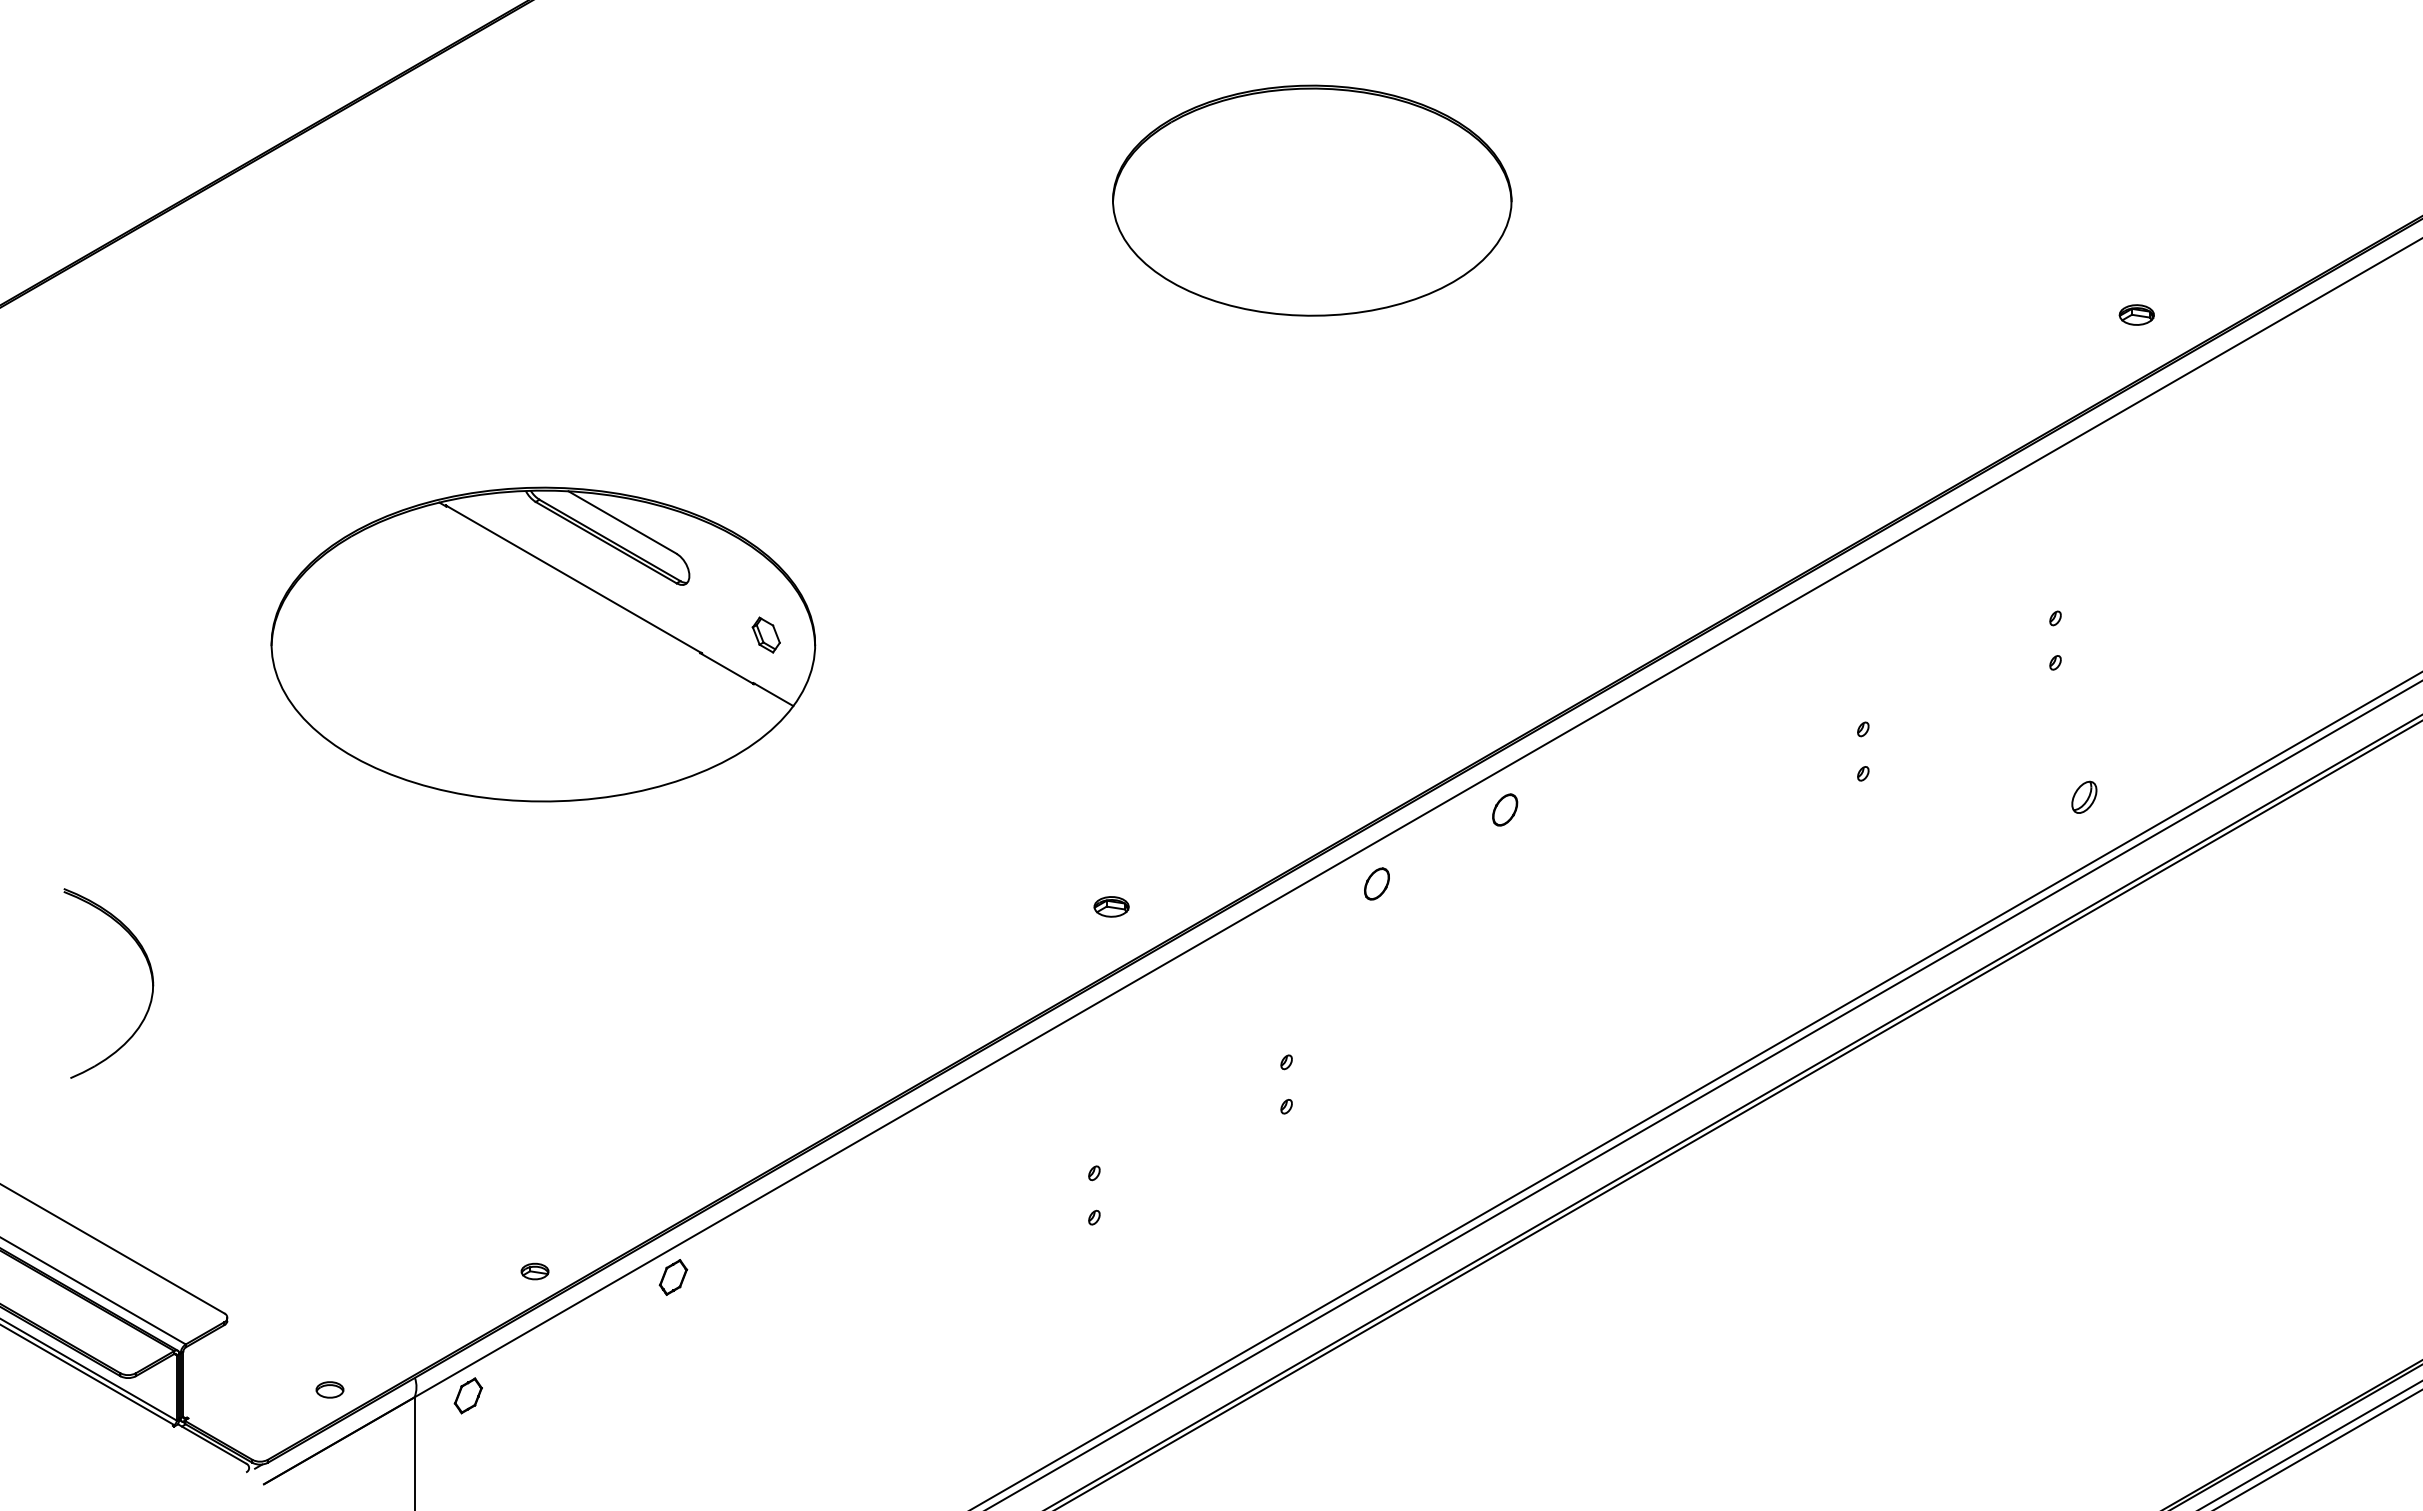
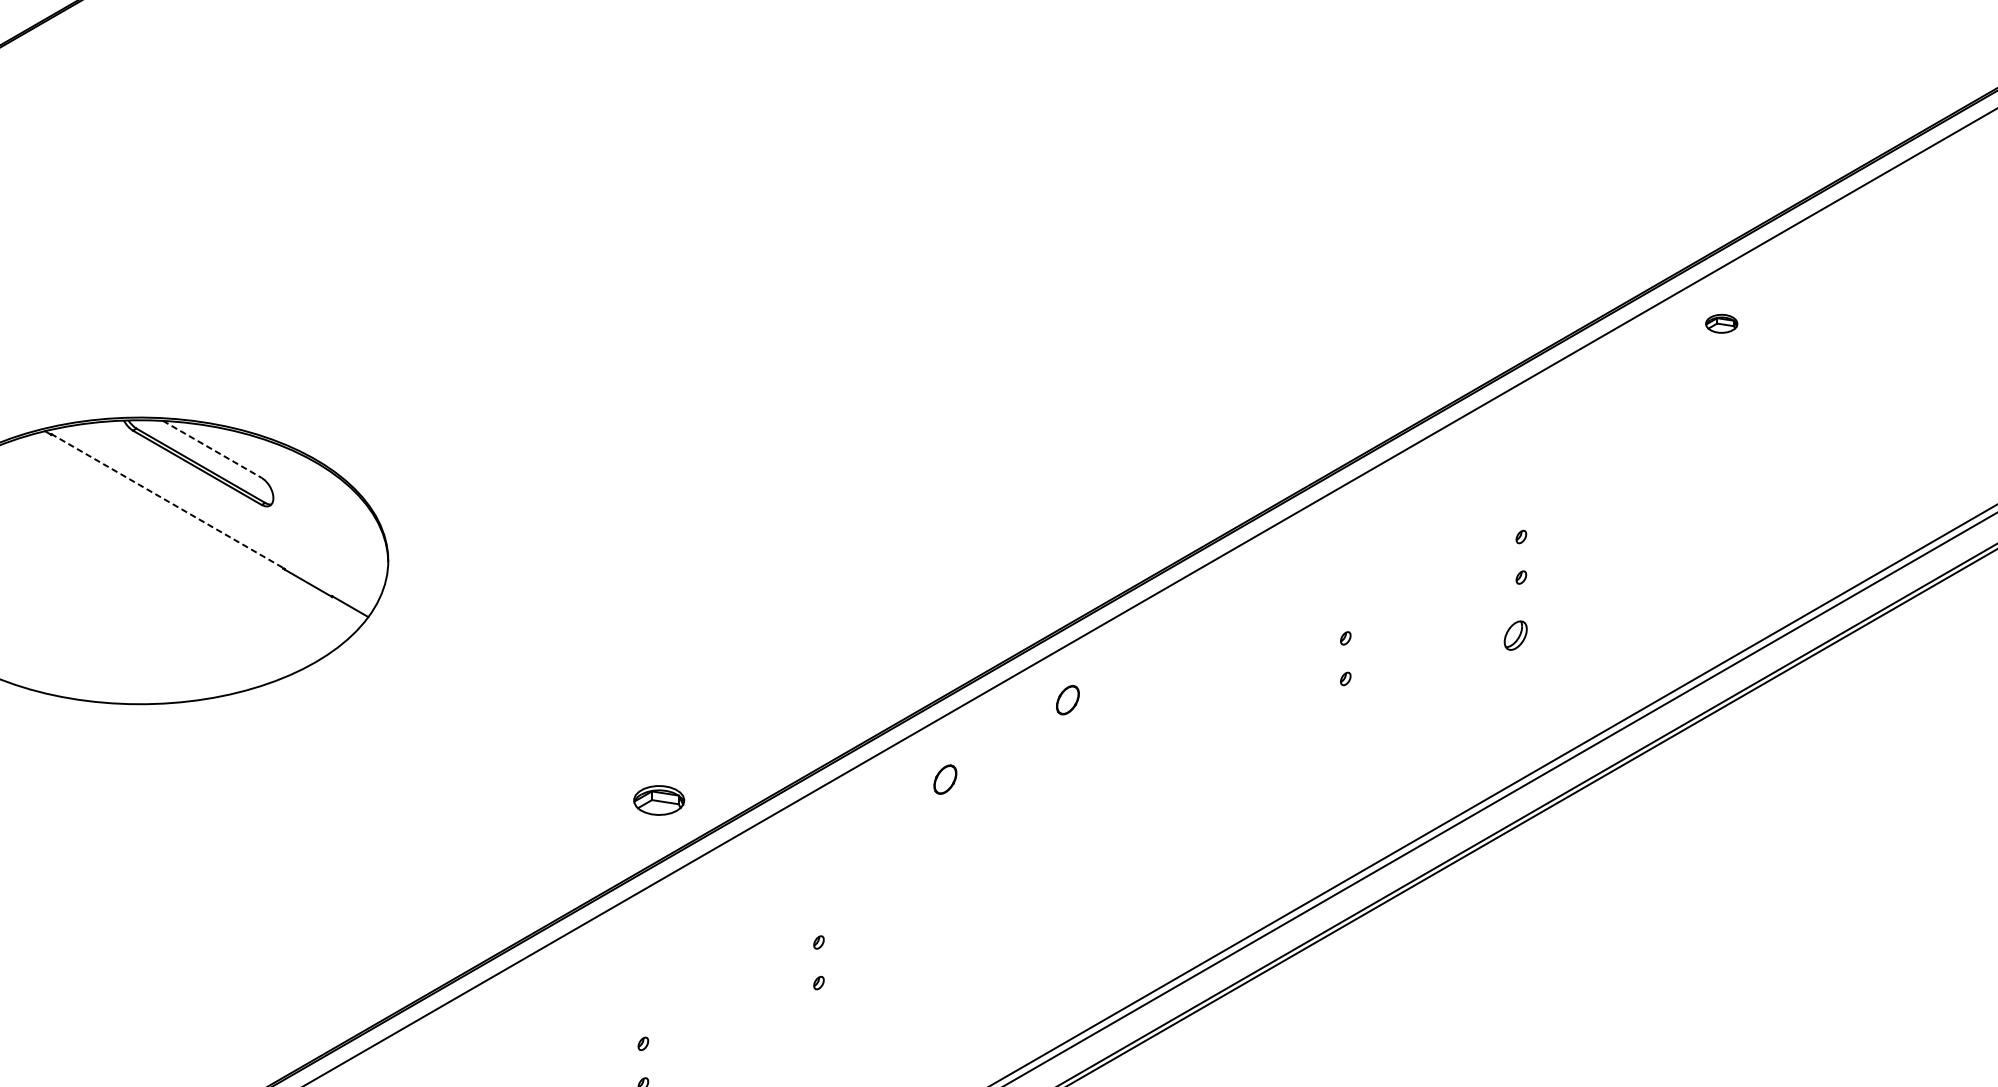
part: (1312, 200) -> (842, 155), removed
part: (2136, 314) -> (1721, 323), moved
line: (622, 522) -> (212, 449), solid -> dashed
line: (574, 579) -> (168, 501), solid -> dashed
part: (765, 634) -> (342, 551), removed
part: (2084, 796) -> (1515, 634), moved
part: (1505, 809) -> (1068, 699), moved
part: (1376, 883) -> (944, 779), moved
part: (1111, 906) -> (658, 800), size x1.6

